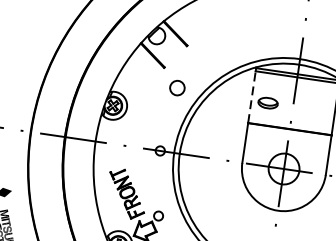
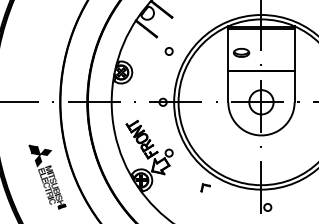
circle: (176, 88) -> (168, 51), size x0.62
line: (252, 97) -> (228, 50), dashed -> solid

